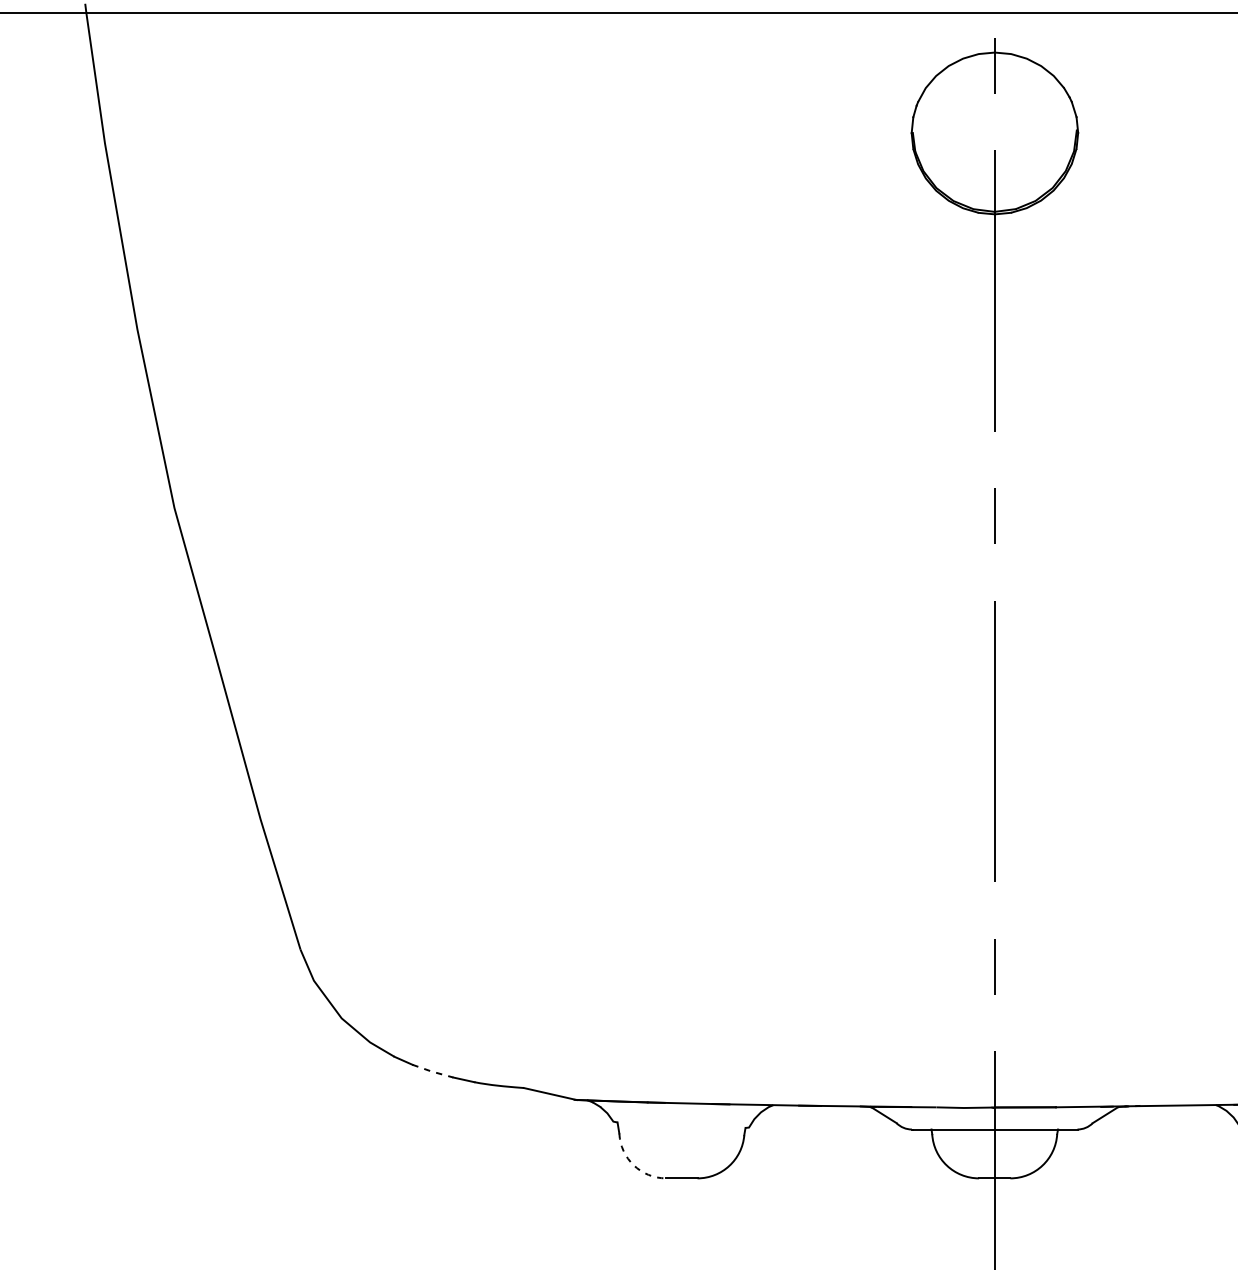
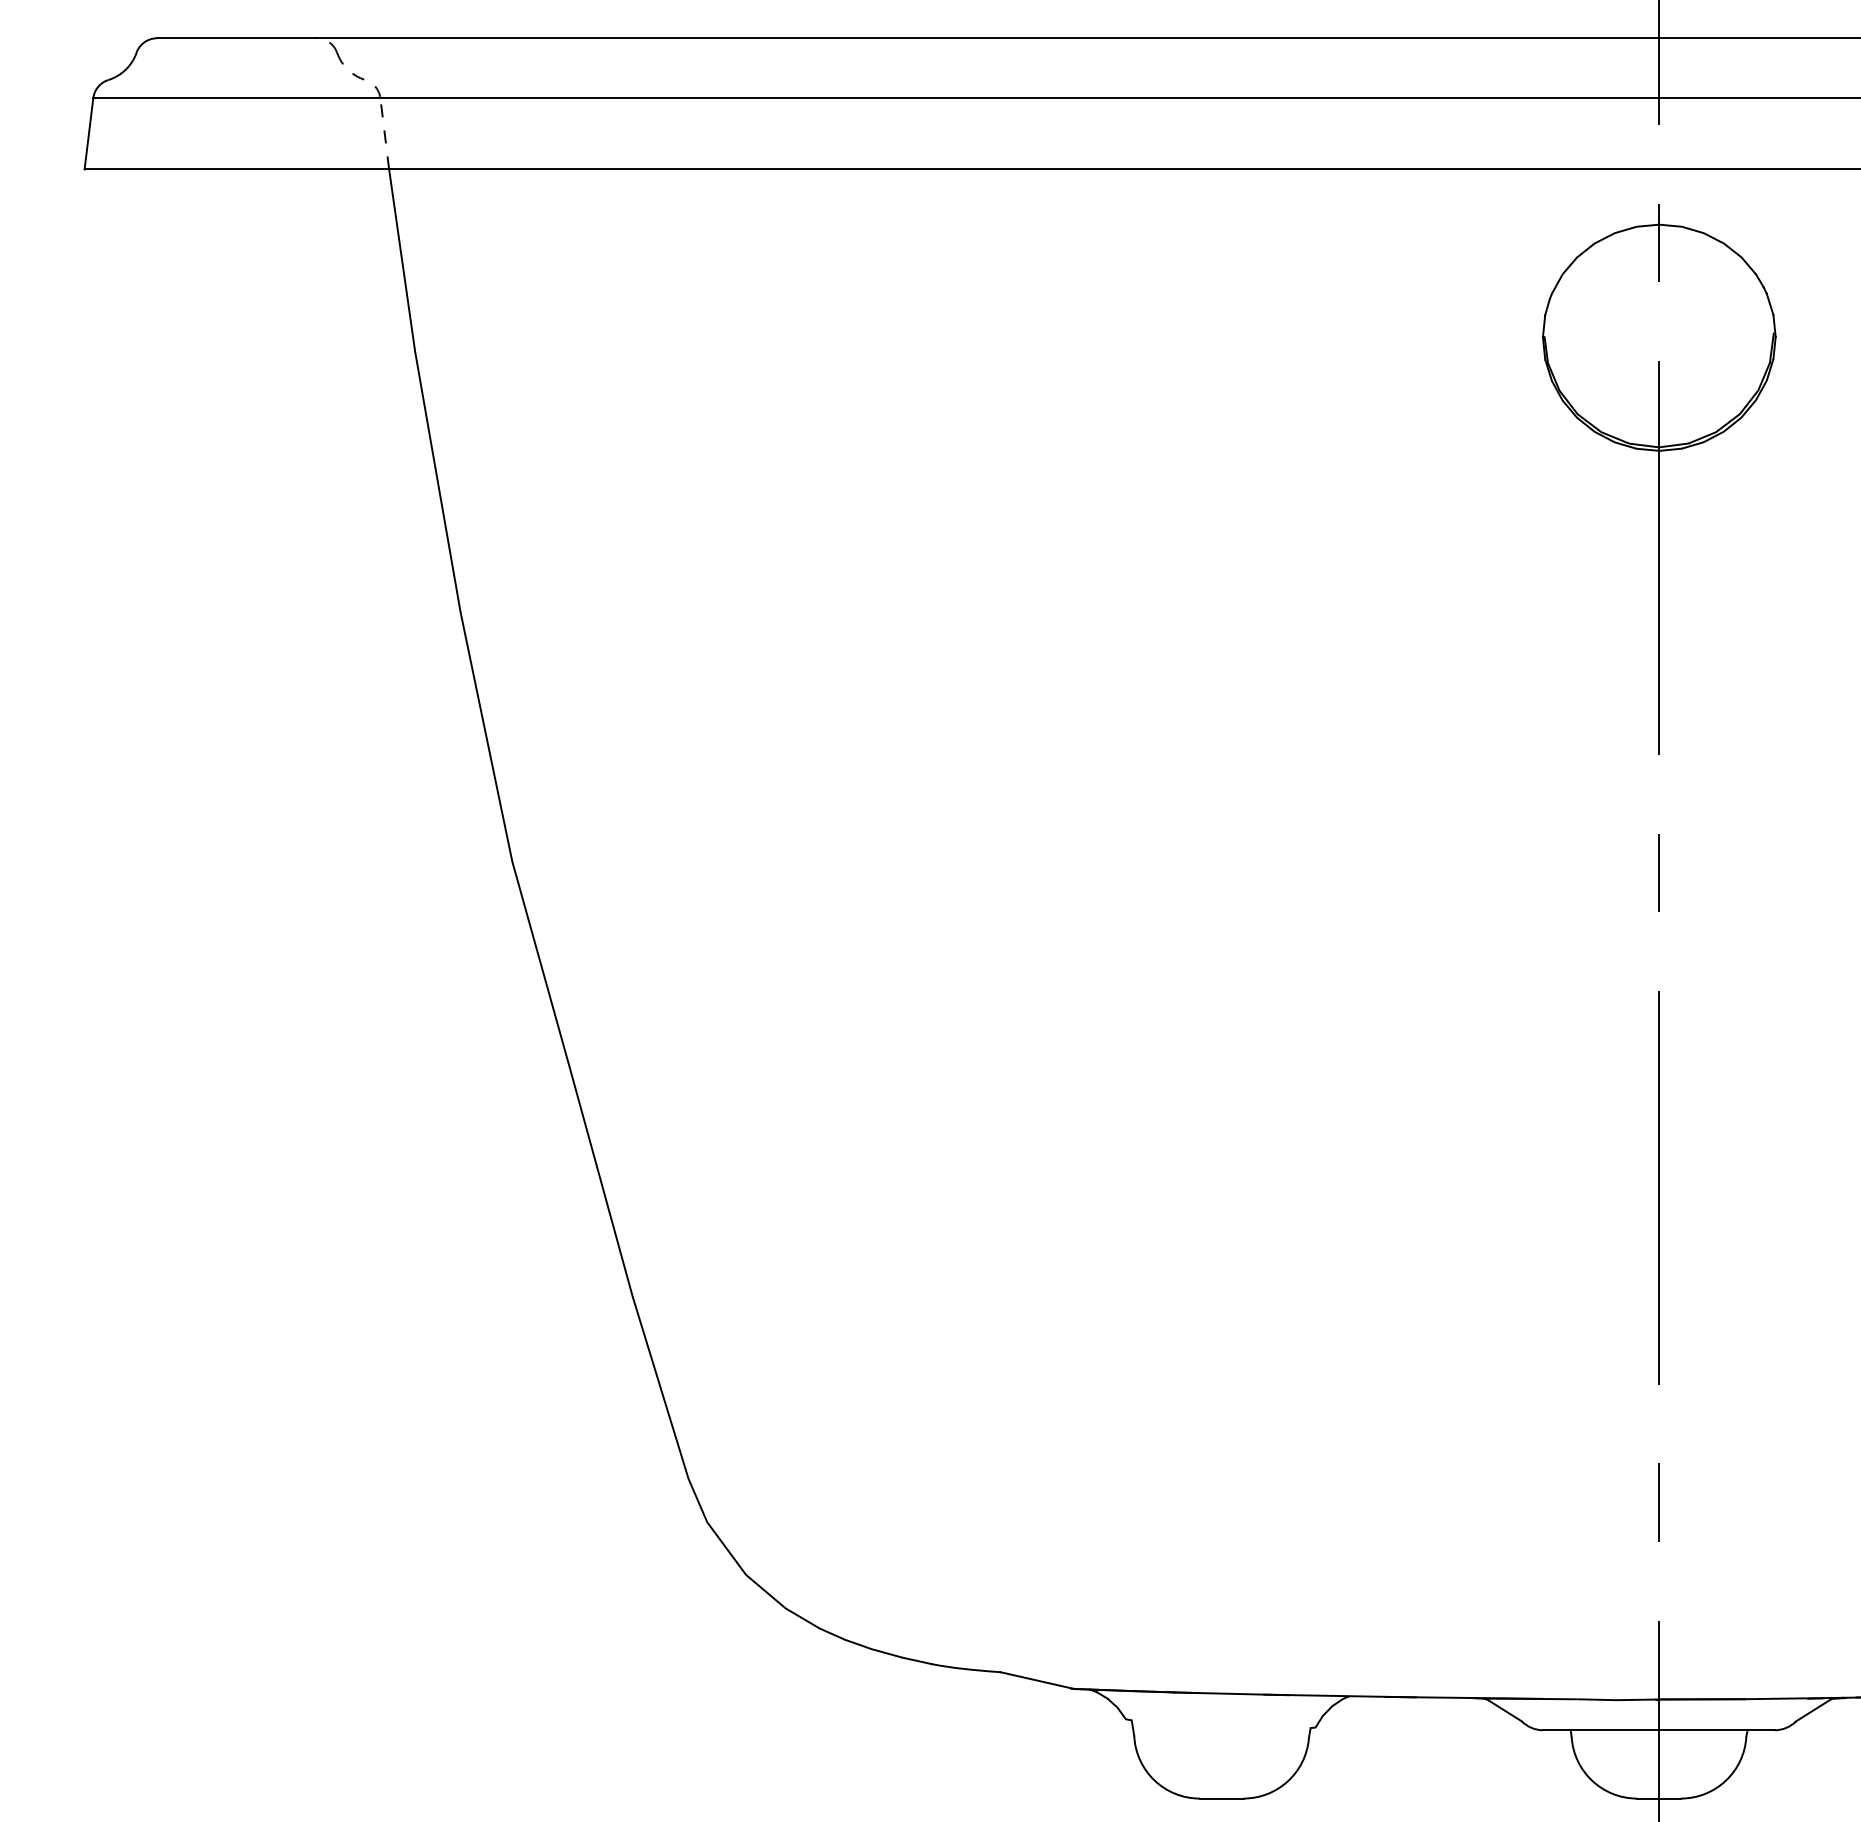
line: (432, 1071) -> (872, 1649), dashed -> solid
arc: (633, 1165) -> (1154, 1780), dashed -> solid

